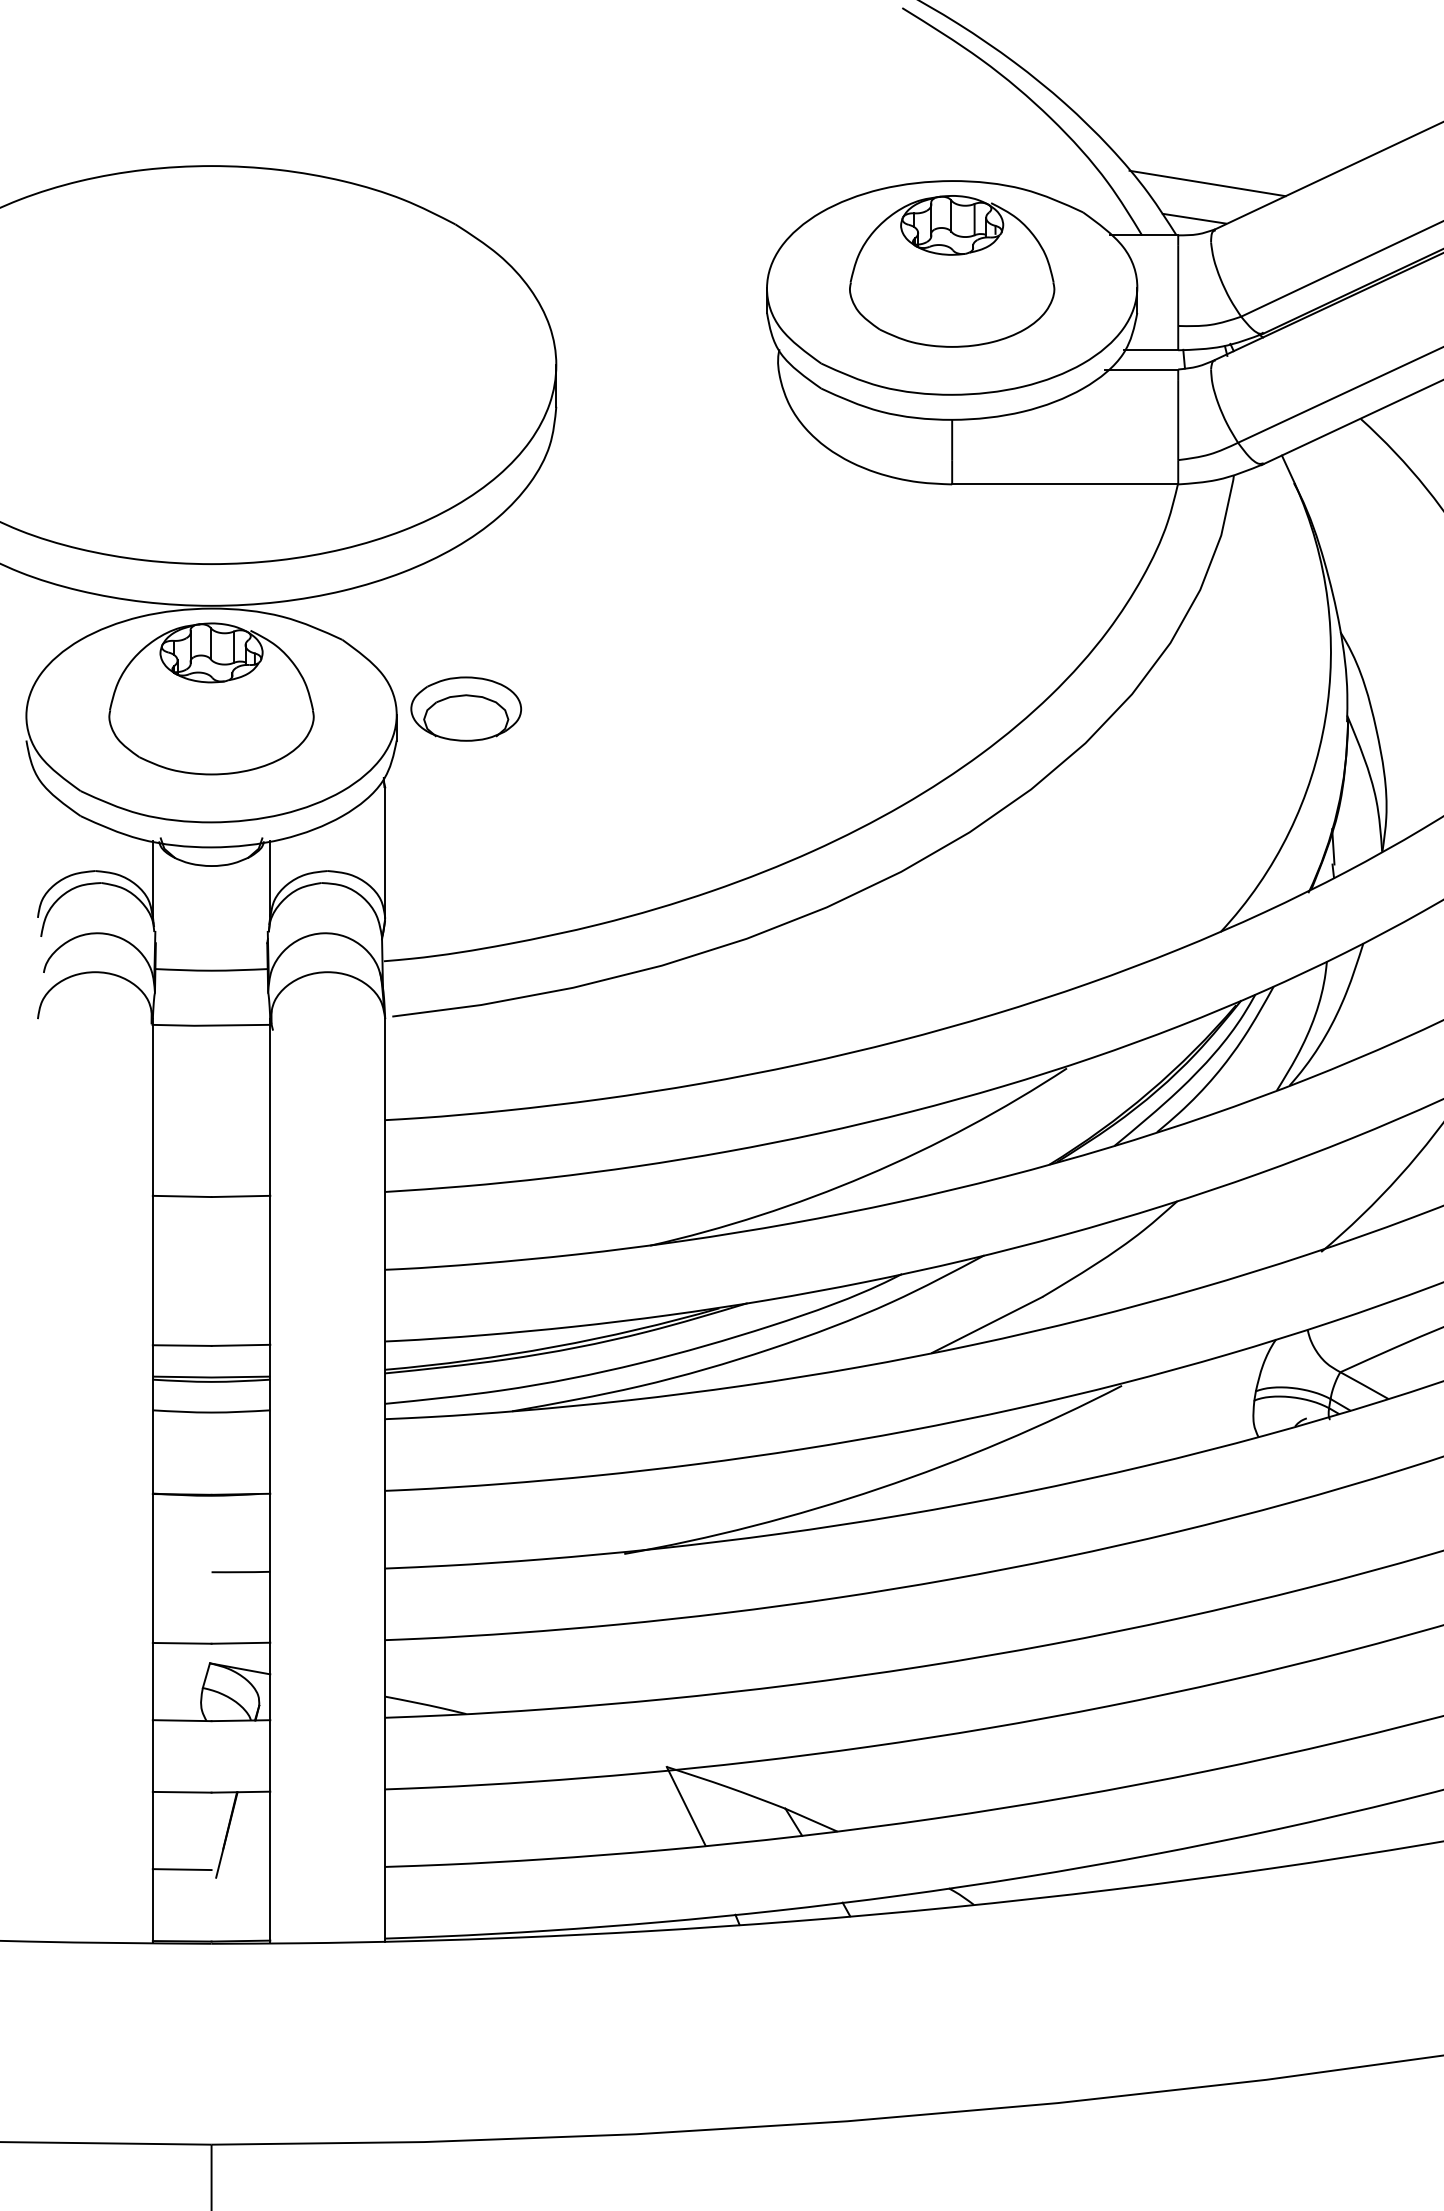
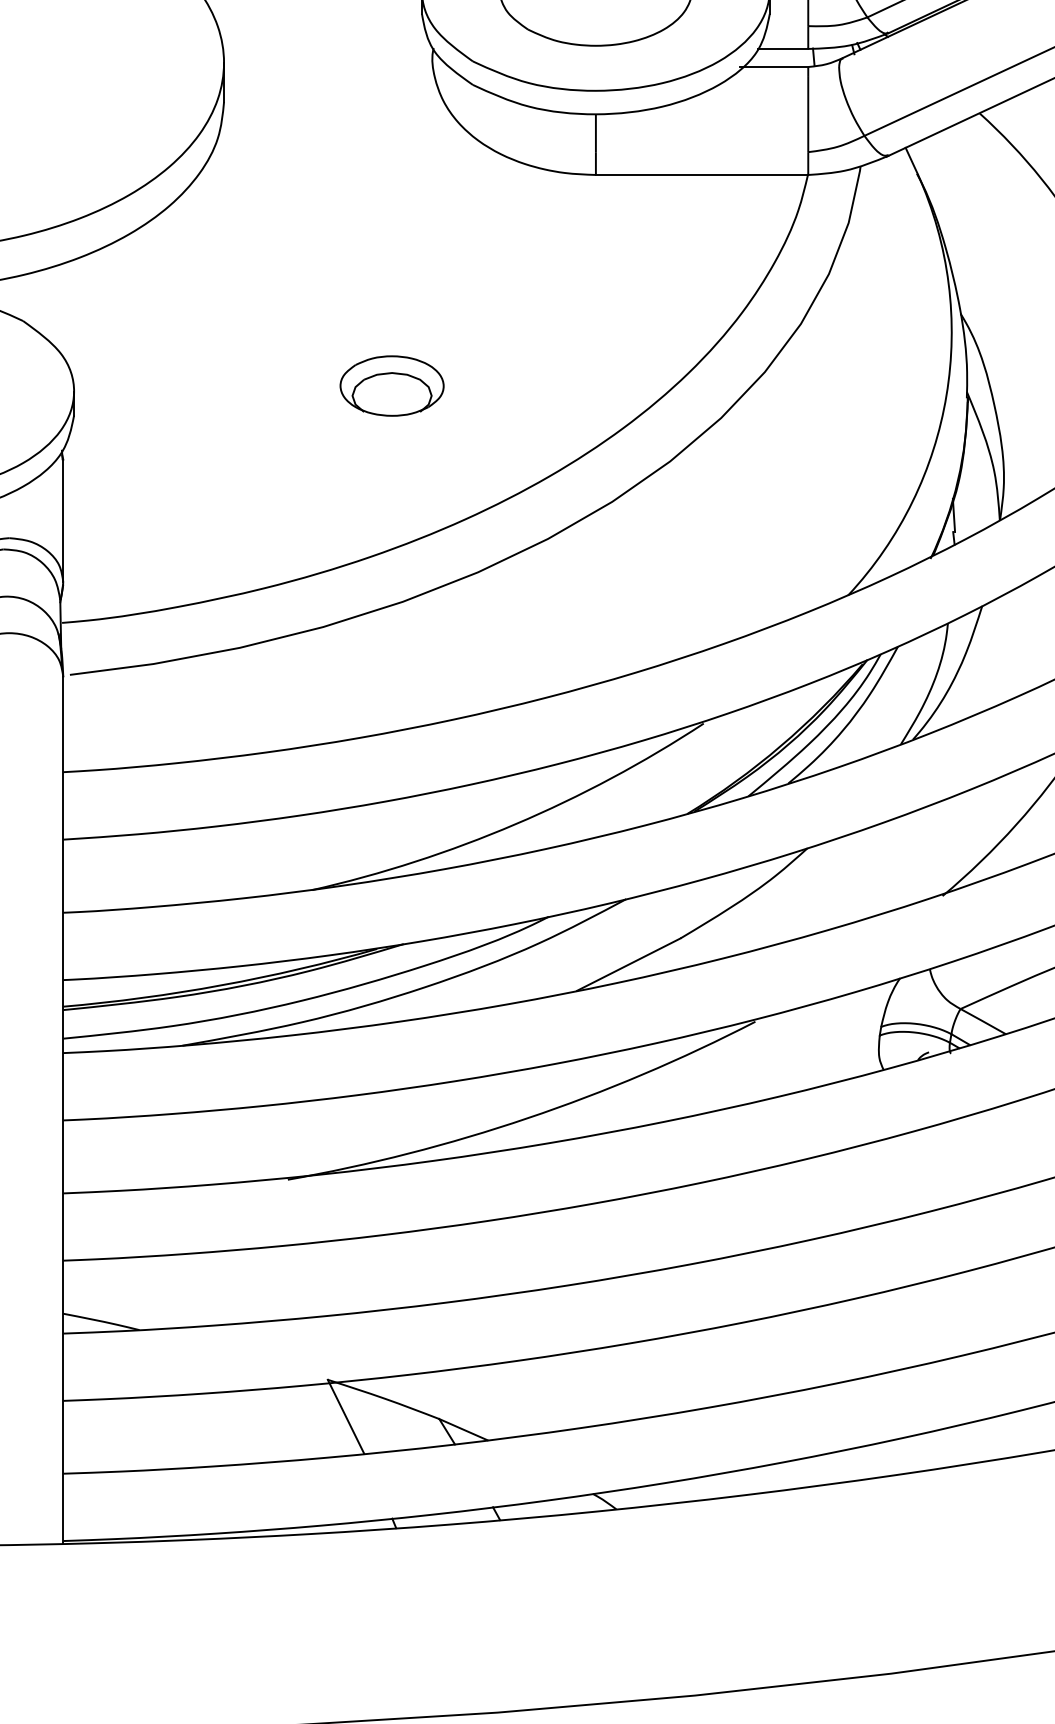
part: (466, 708) -> (392, 385), moved

